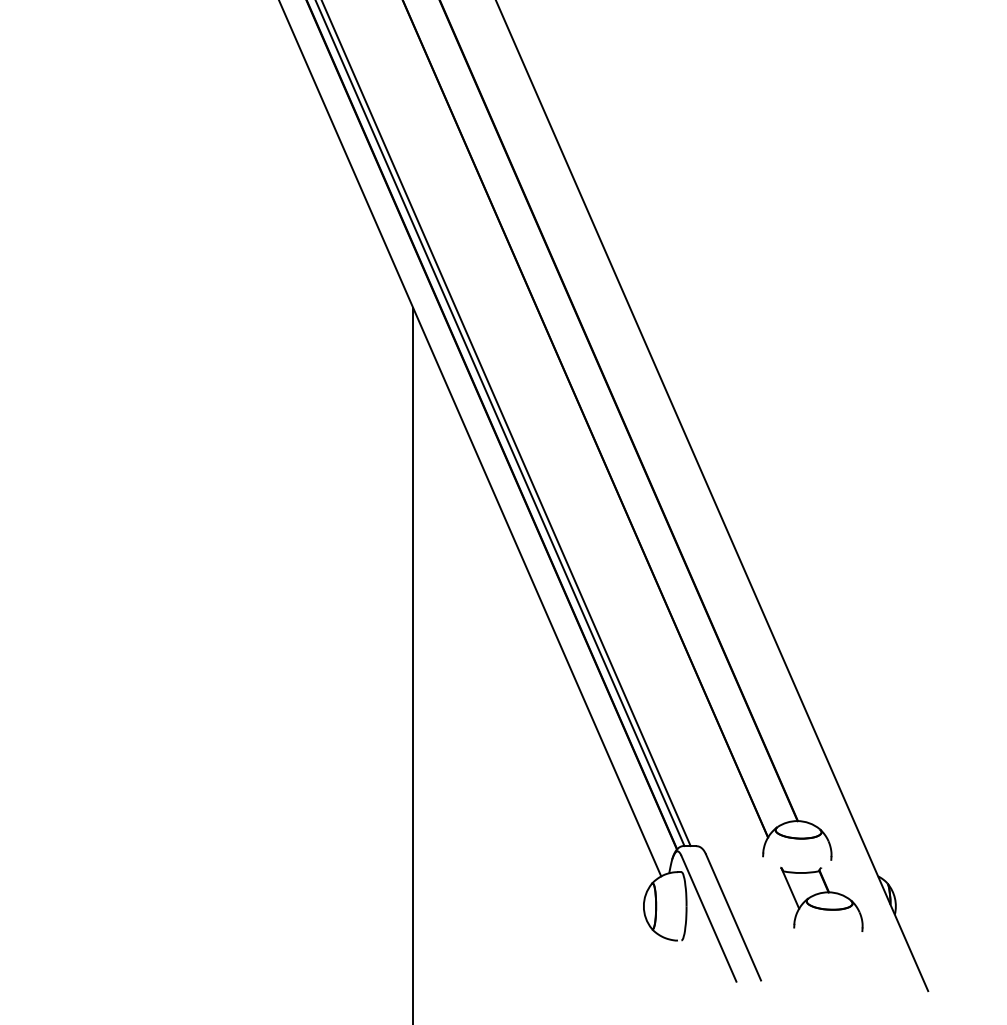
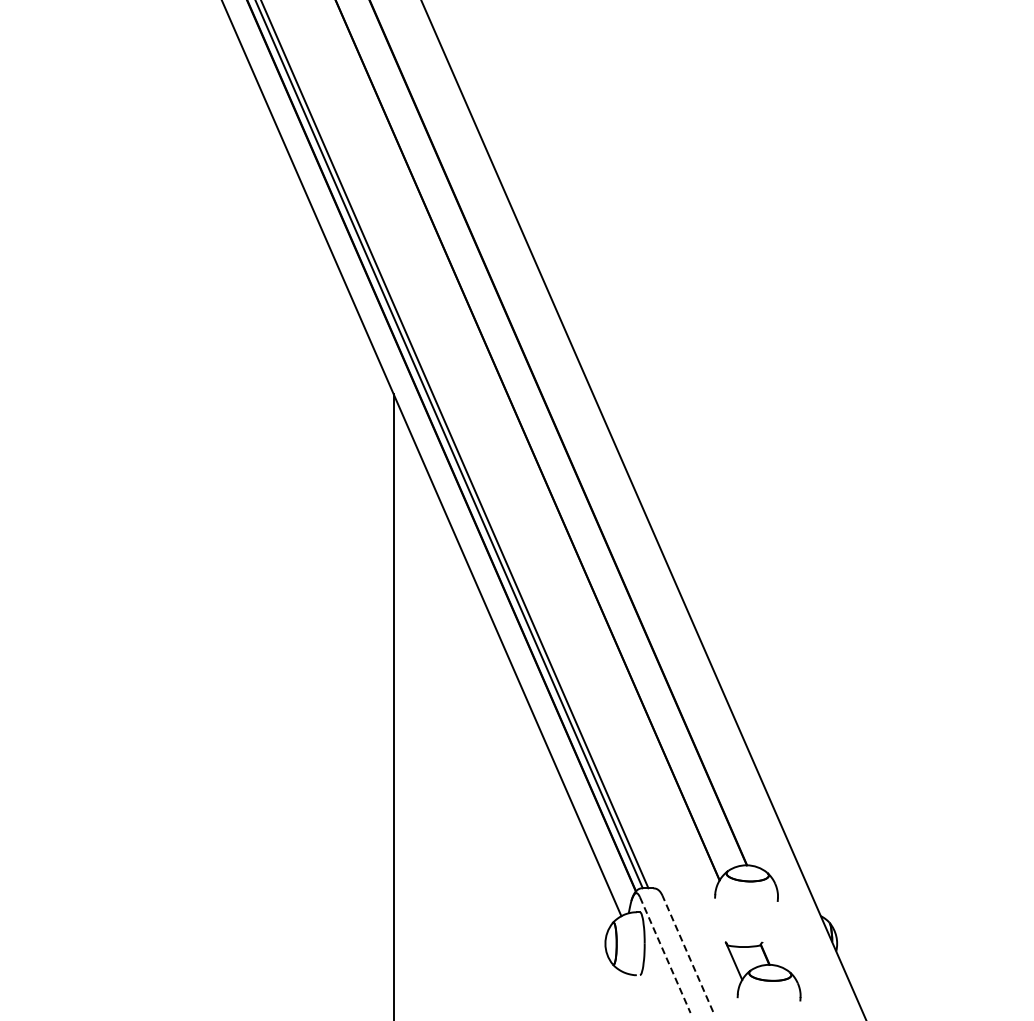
part: (821, 899) -> (762, 971), moved
line: (733, 916) -> (687, 953), solid -> dashed
line: (709, 919) -> (665, 955), solid -> dashed

